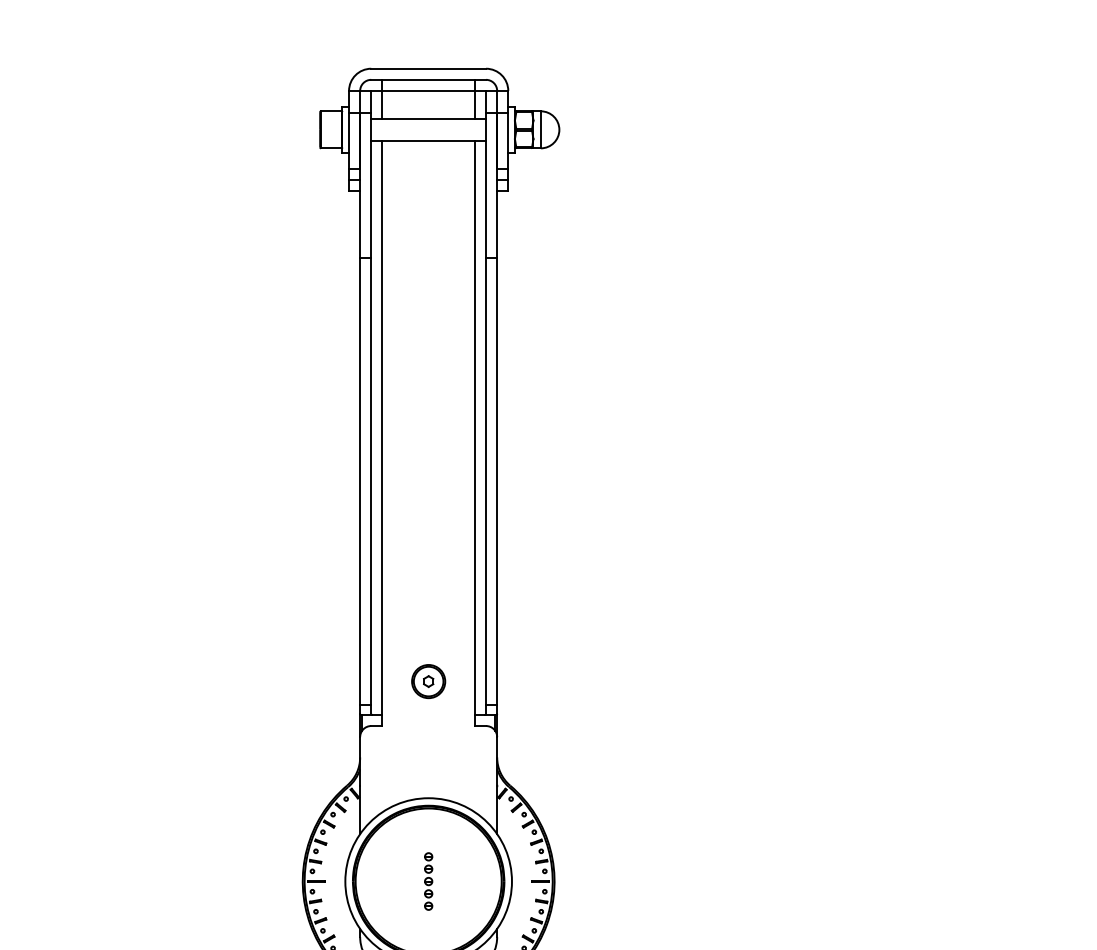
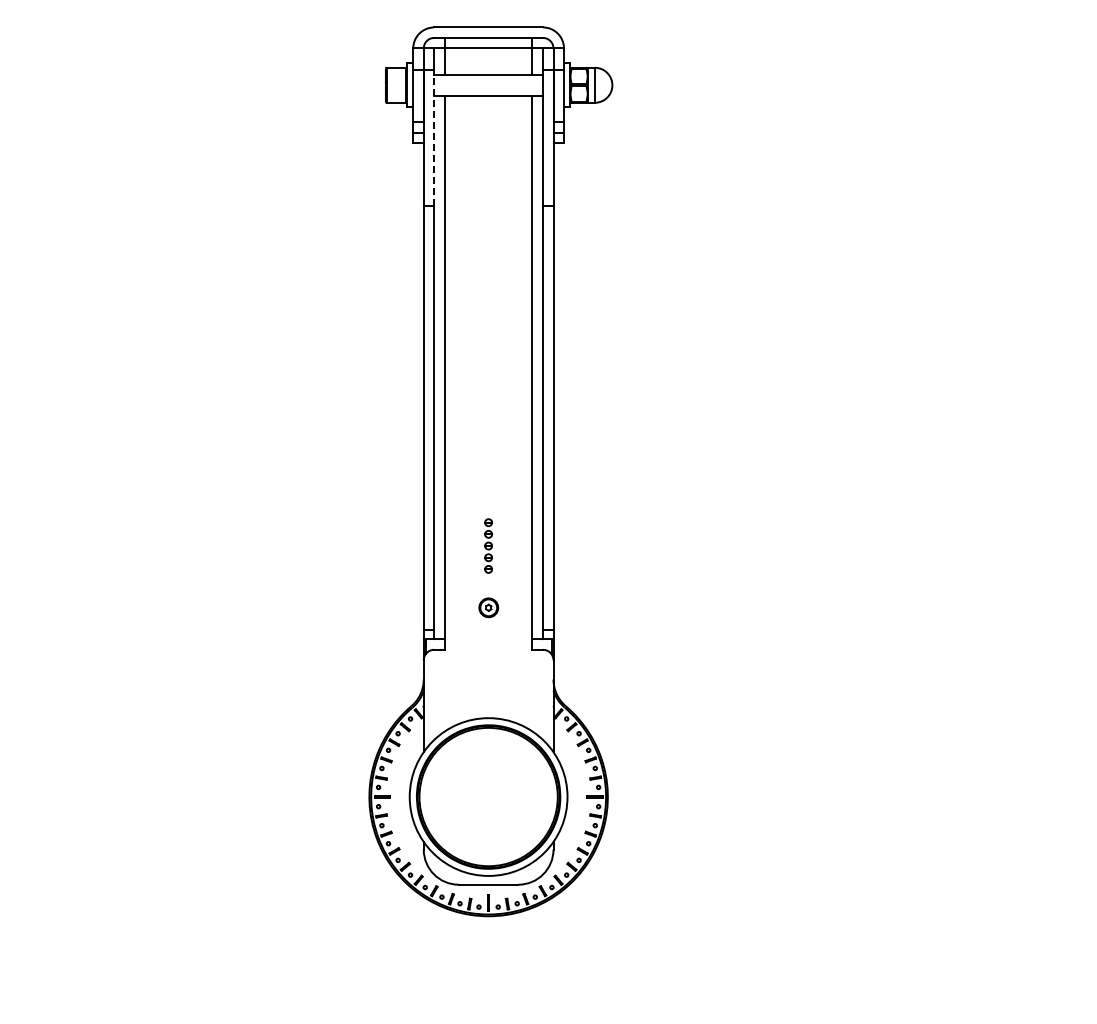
line: (371, 184) -> (434, 137), solid -> dashed
part: (428, 681) -> (488, 607), size x0.6
part: (428, 880) -> (488, 545), moved

